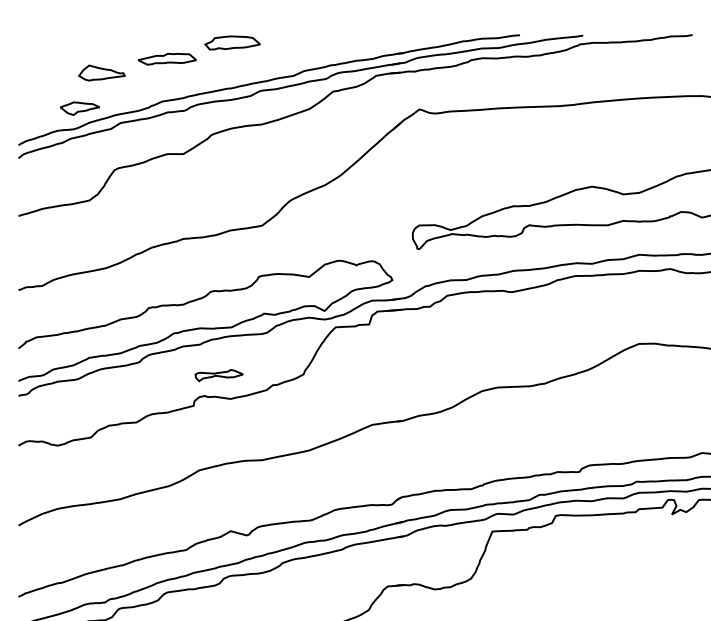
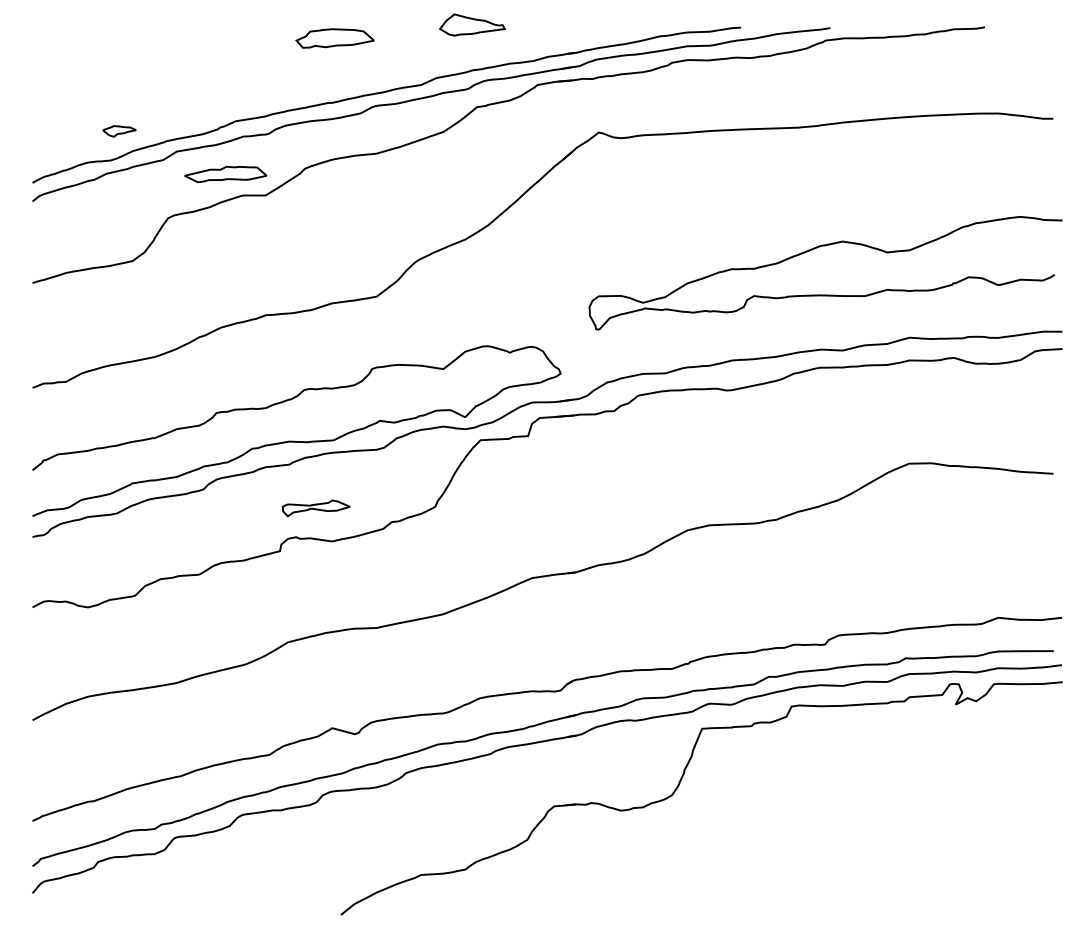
part: (167, 59) -> (225, 174), moved
part: (101, 72) -> (472, 24), moved
part: (80, 108) -> (119, 131), size x0.6

